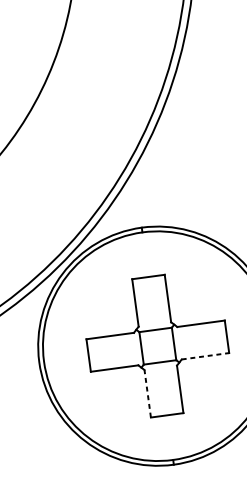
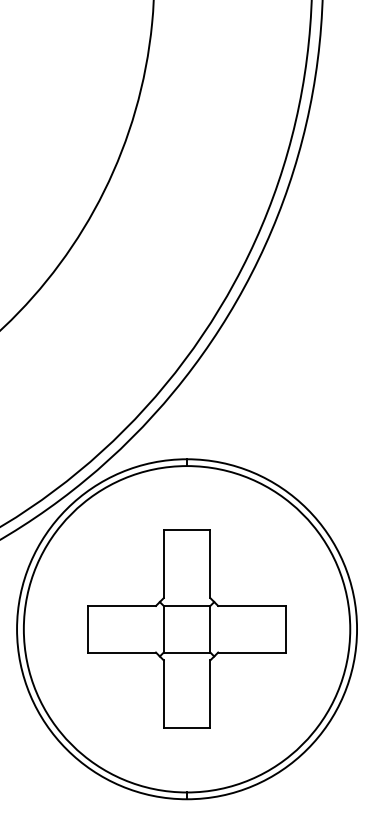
line: (205, 356) -> (252, 652), dashed -> solid
line: (147, 393) -> (163, 693), dashed -> solid

